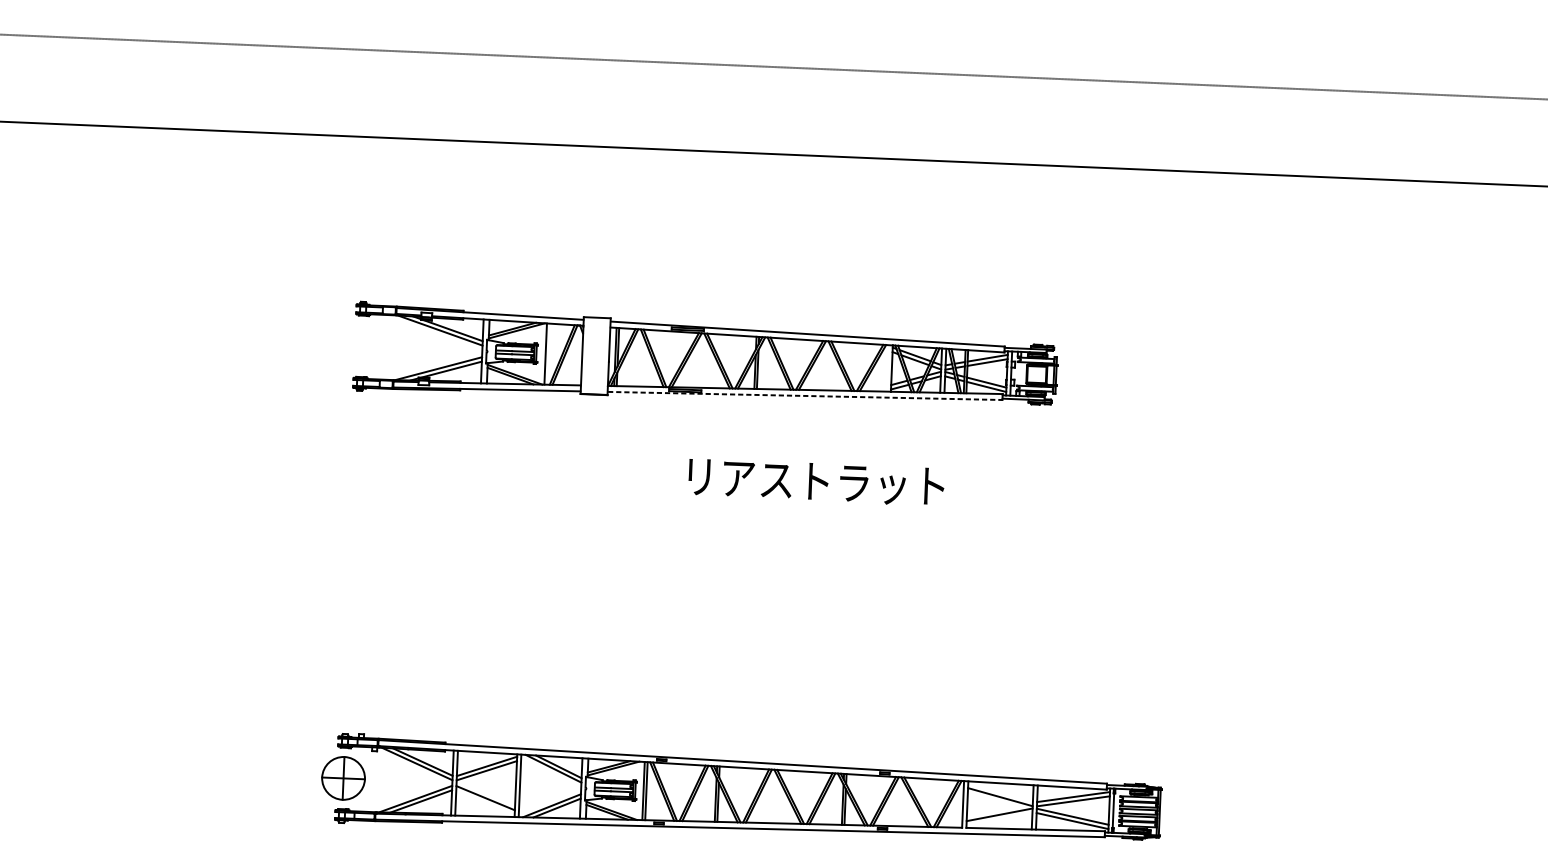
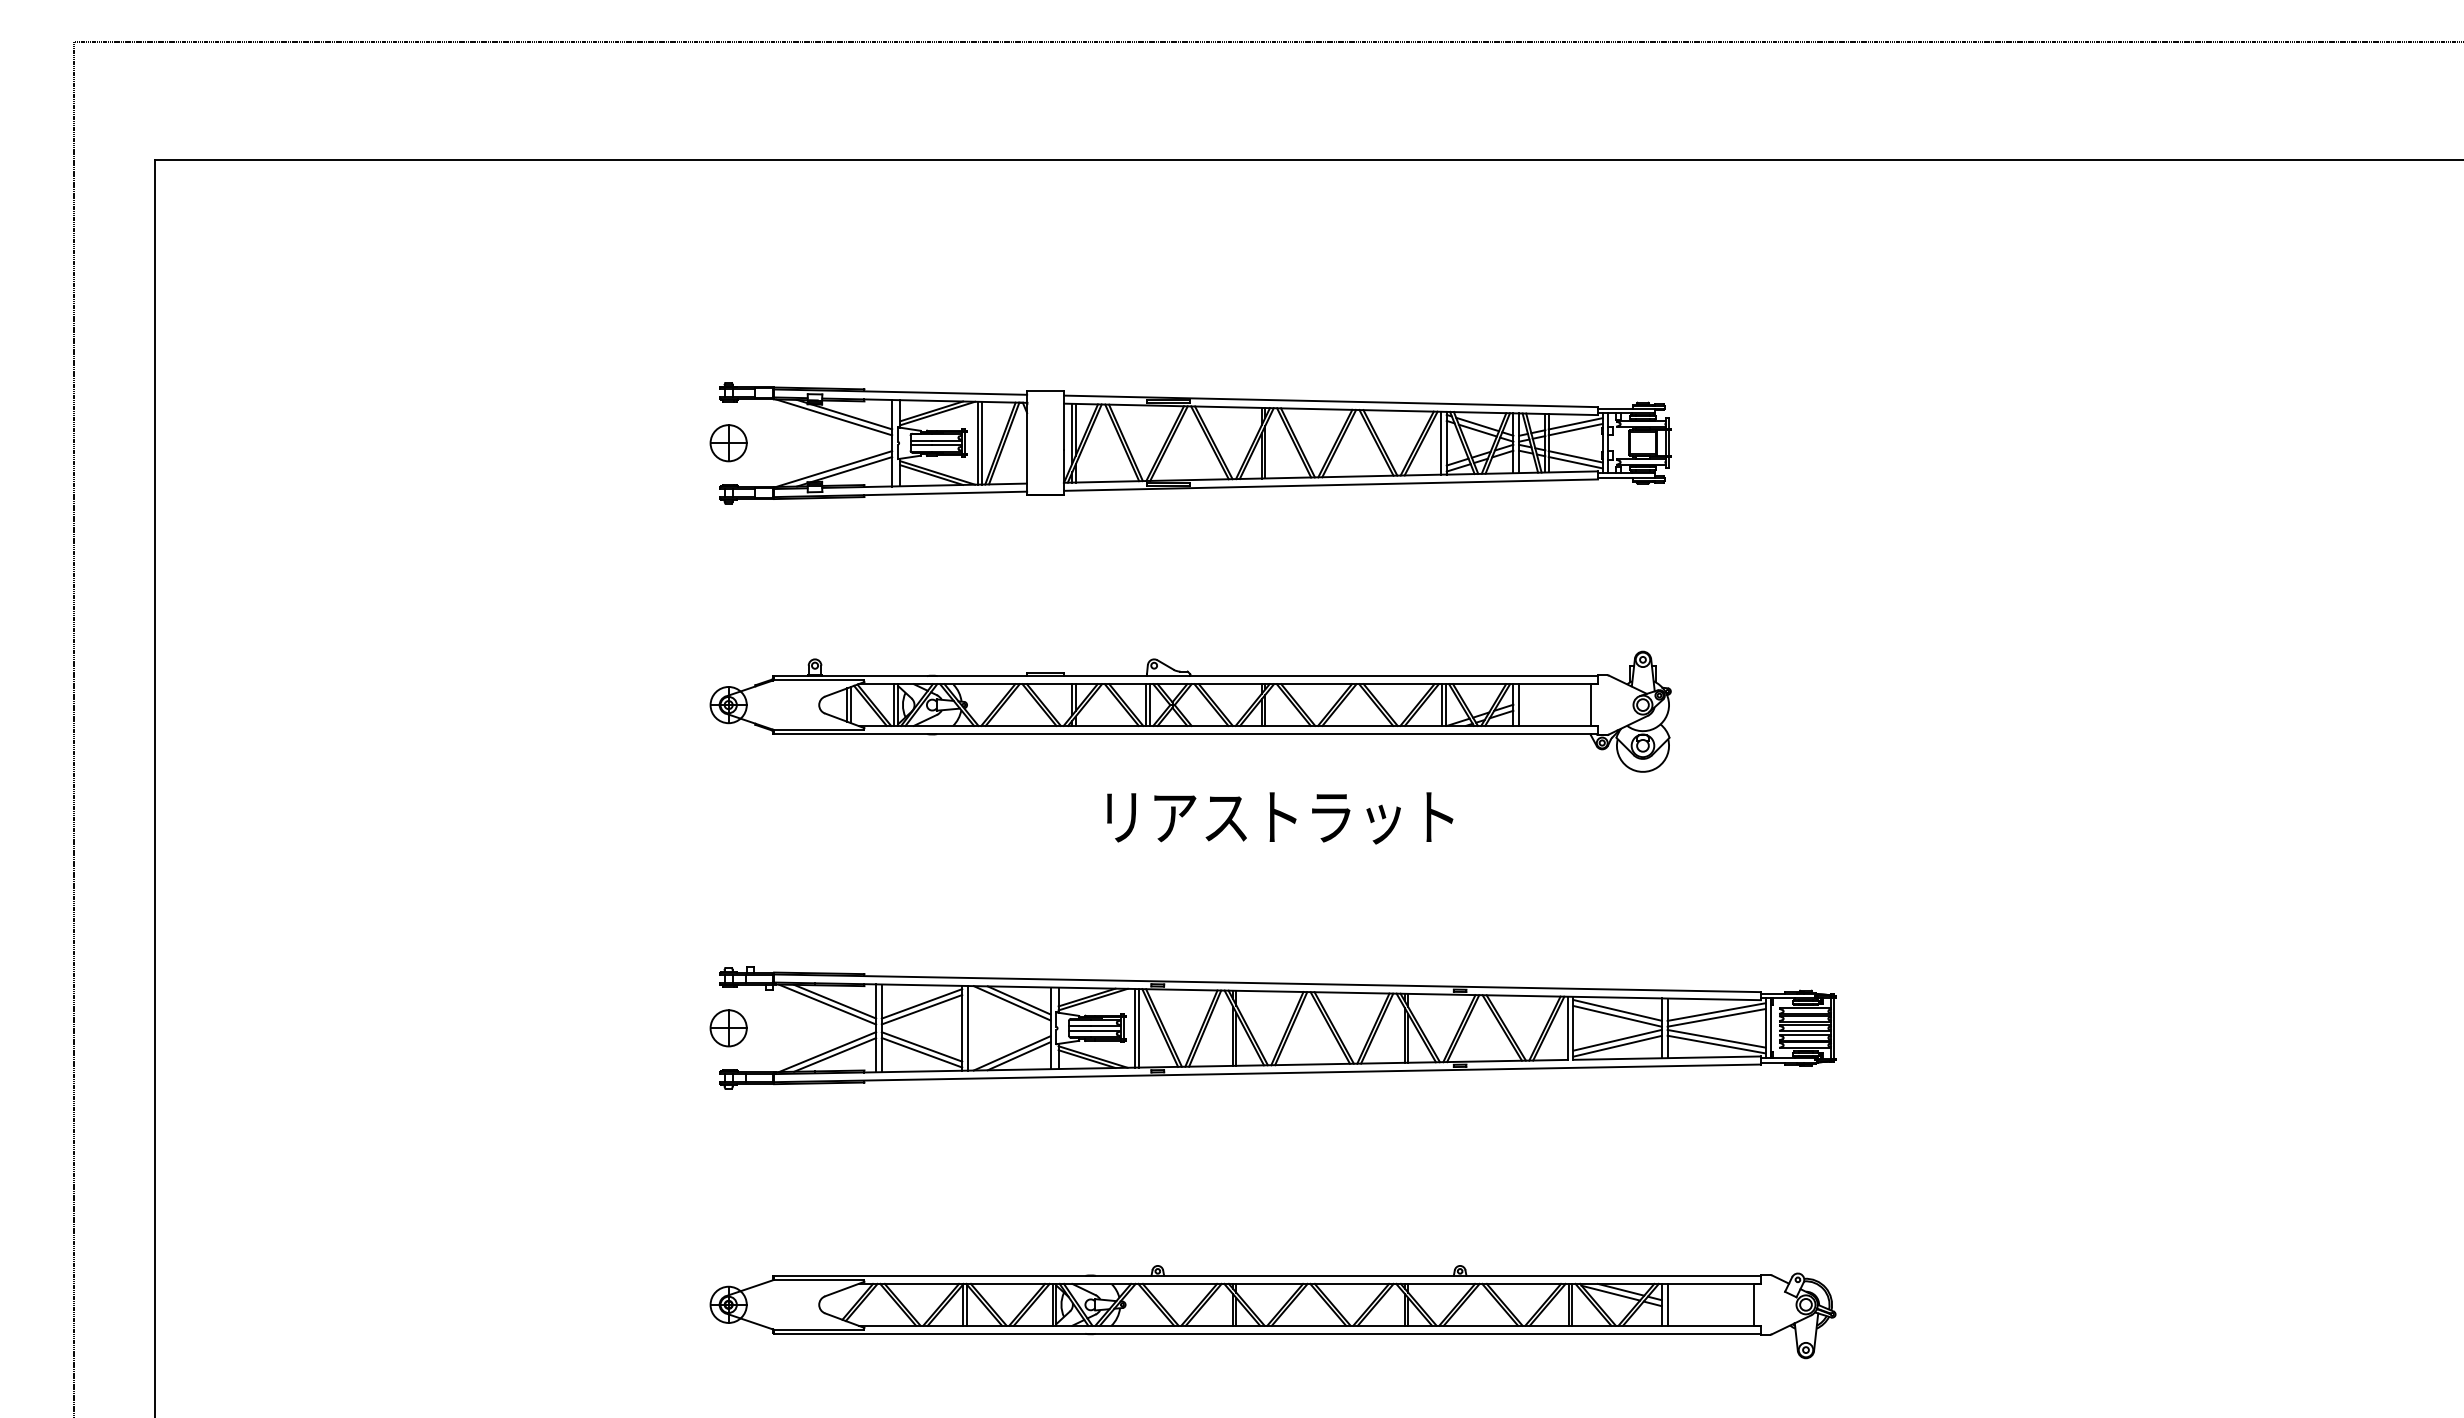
part: (361, 346) -> (728, 443), added
line: (548, 353) -> (981, 442), added
line: (887, 367) -> (1440, 442), added
line: (805, 396) -> (1331, 485), dashed -> solid
text: (816, 482) -> (1280, 818), moved
part: (694, 558) -> (1190, 711), added
part: (343, 778) -> (728, 1028), size x0.62
line: (1000, 792) -> (1617, 1010), added
line: (485, 802) -> (921, 1052), added
line: (999, 818) -> (1617, 1045), added

